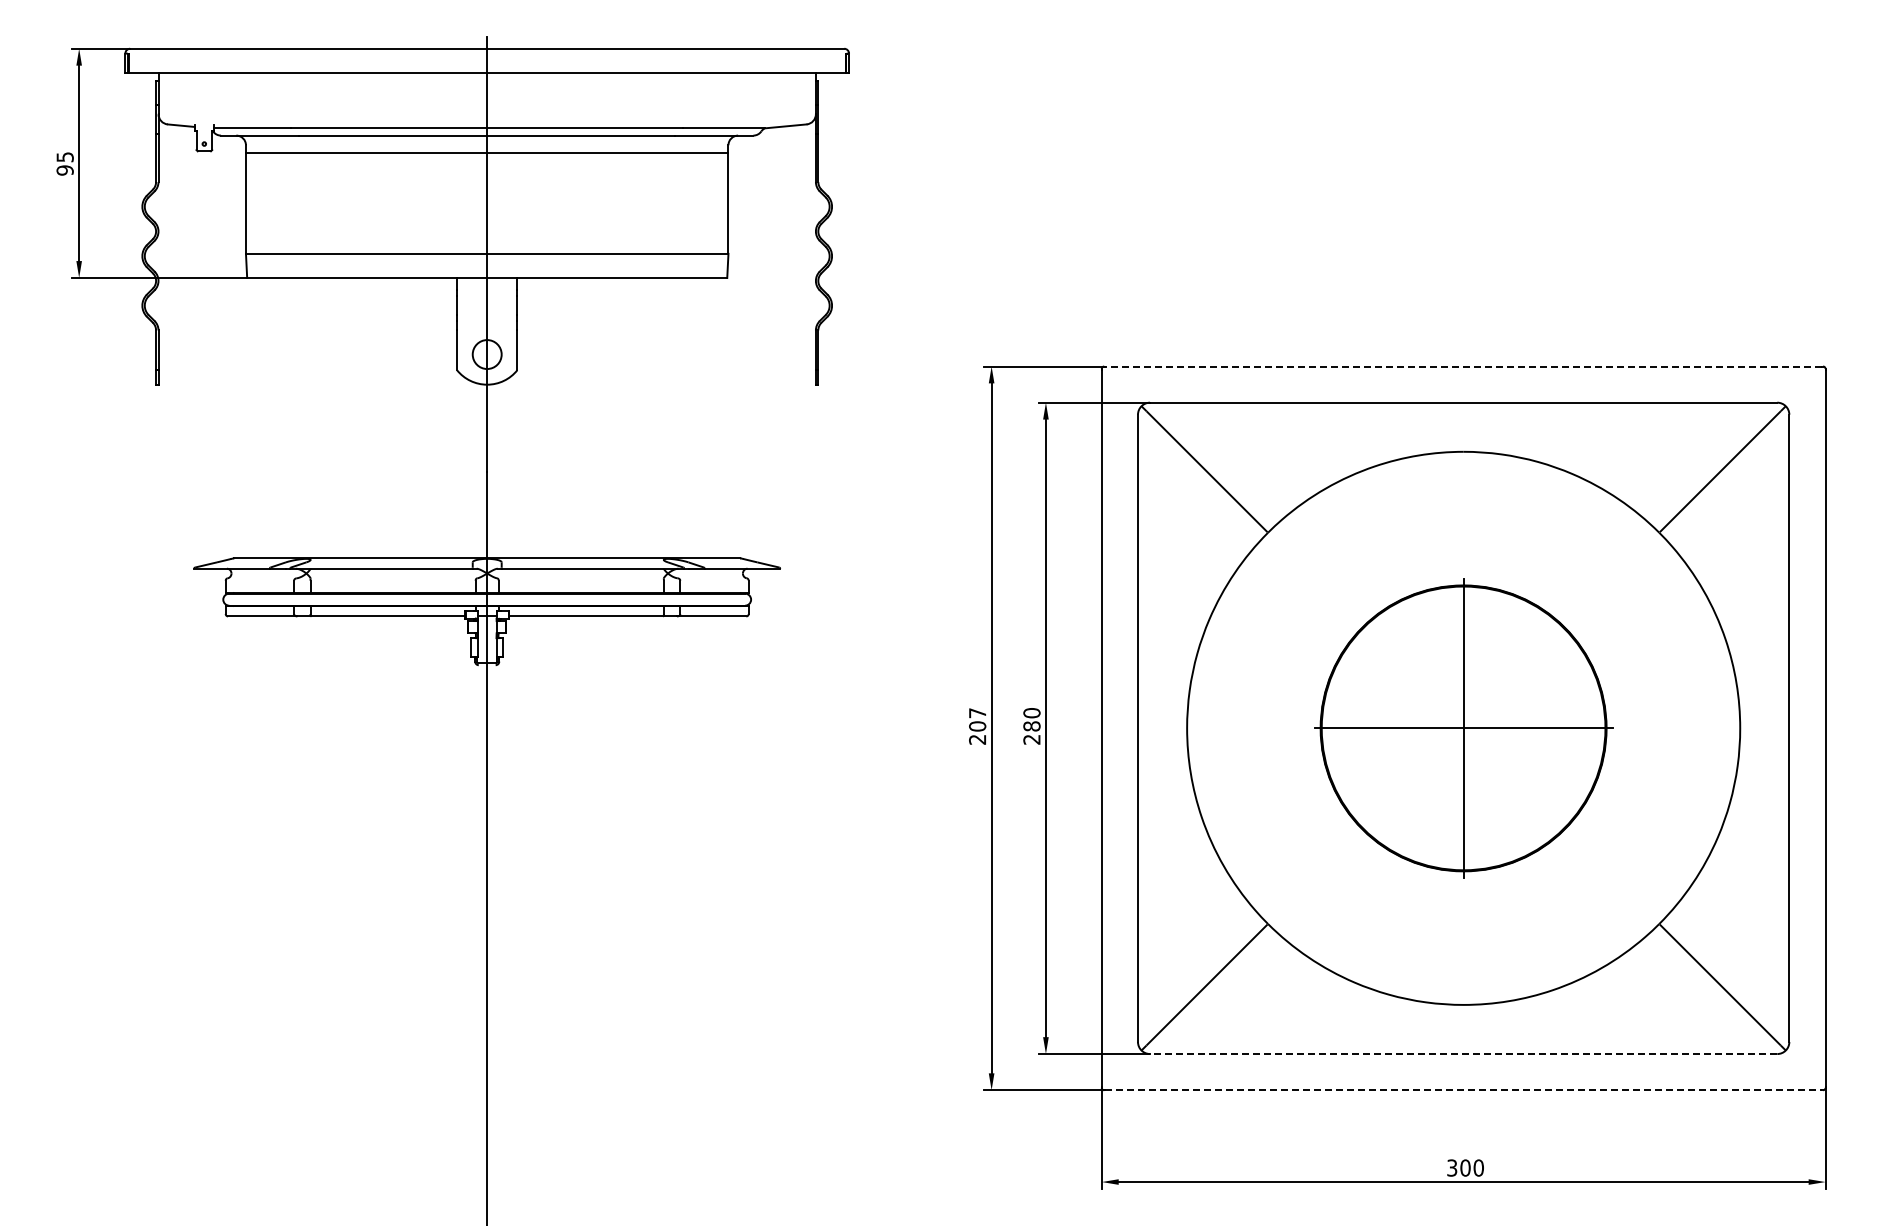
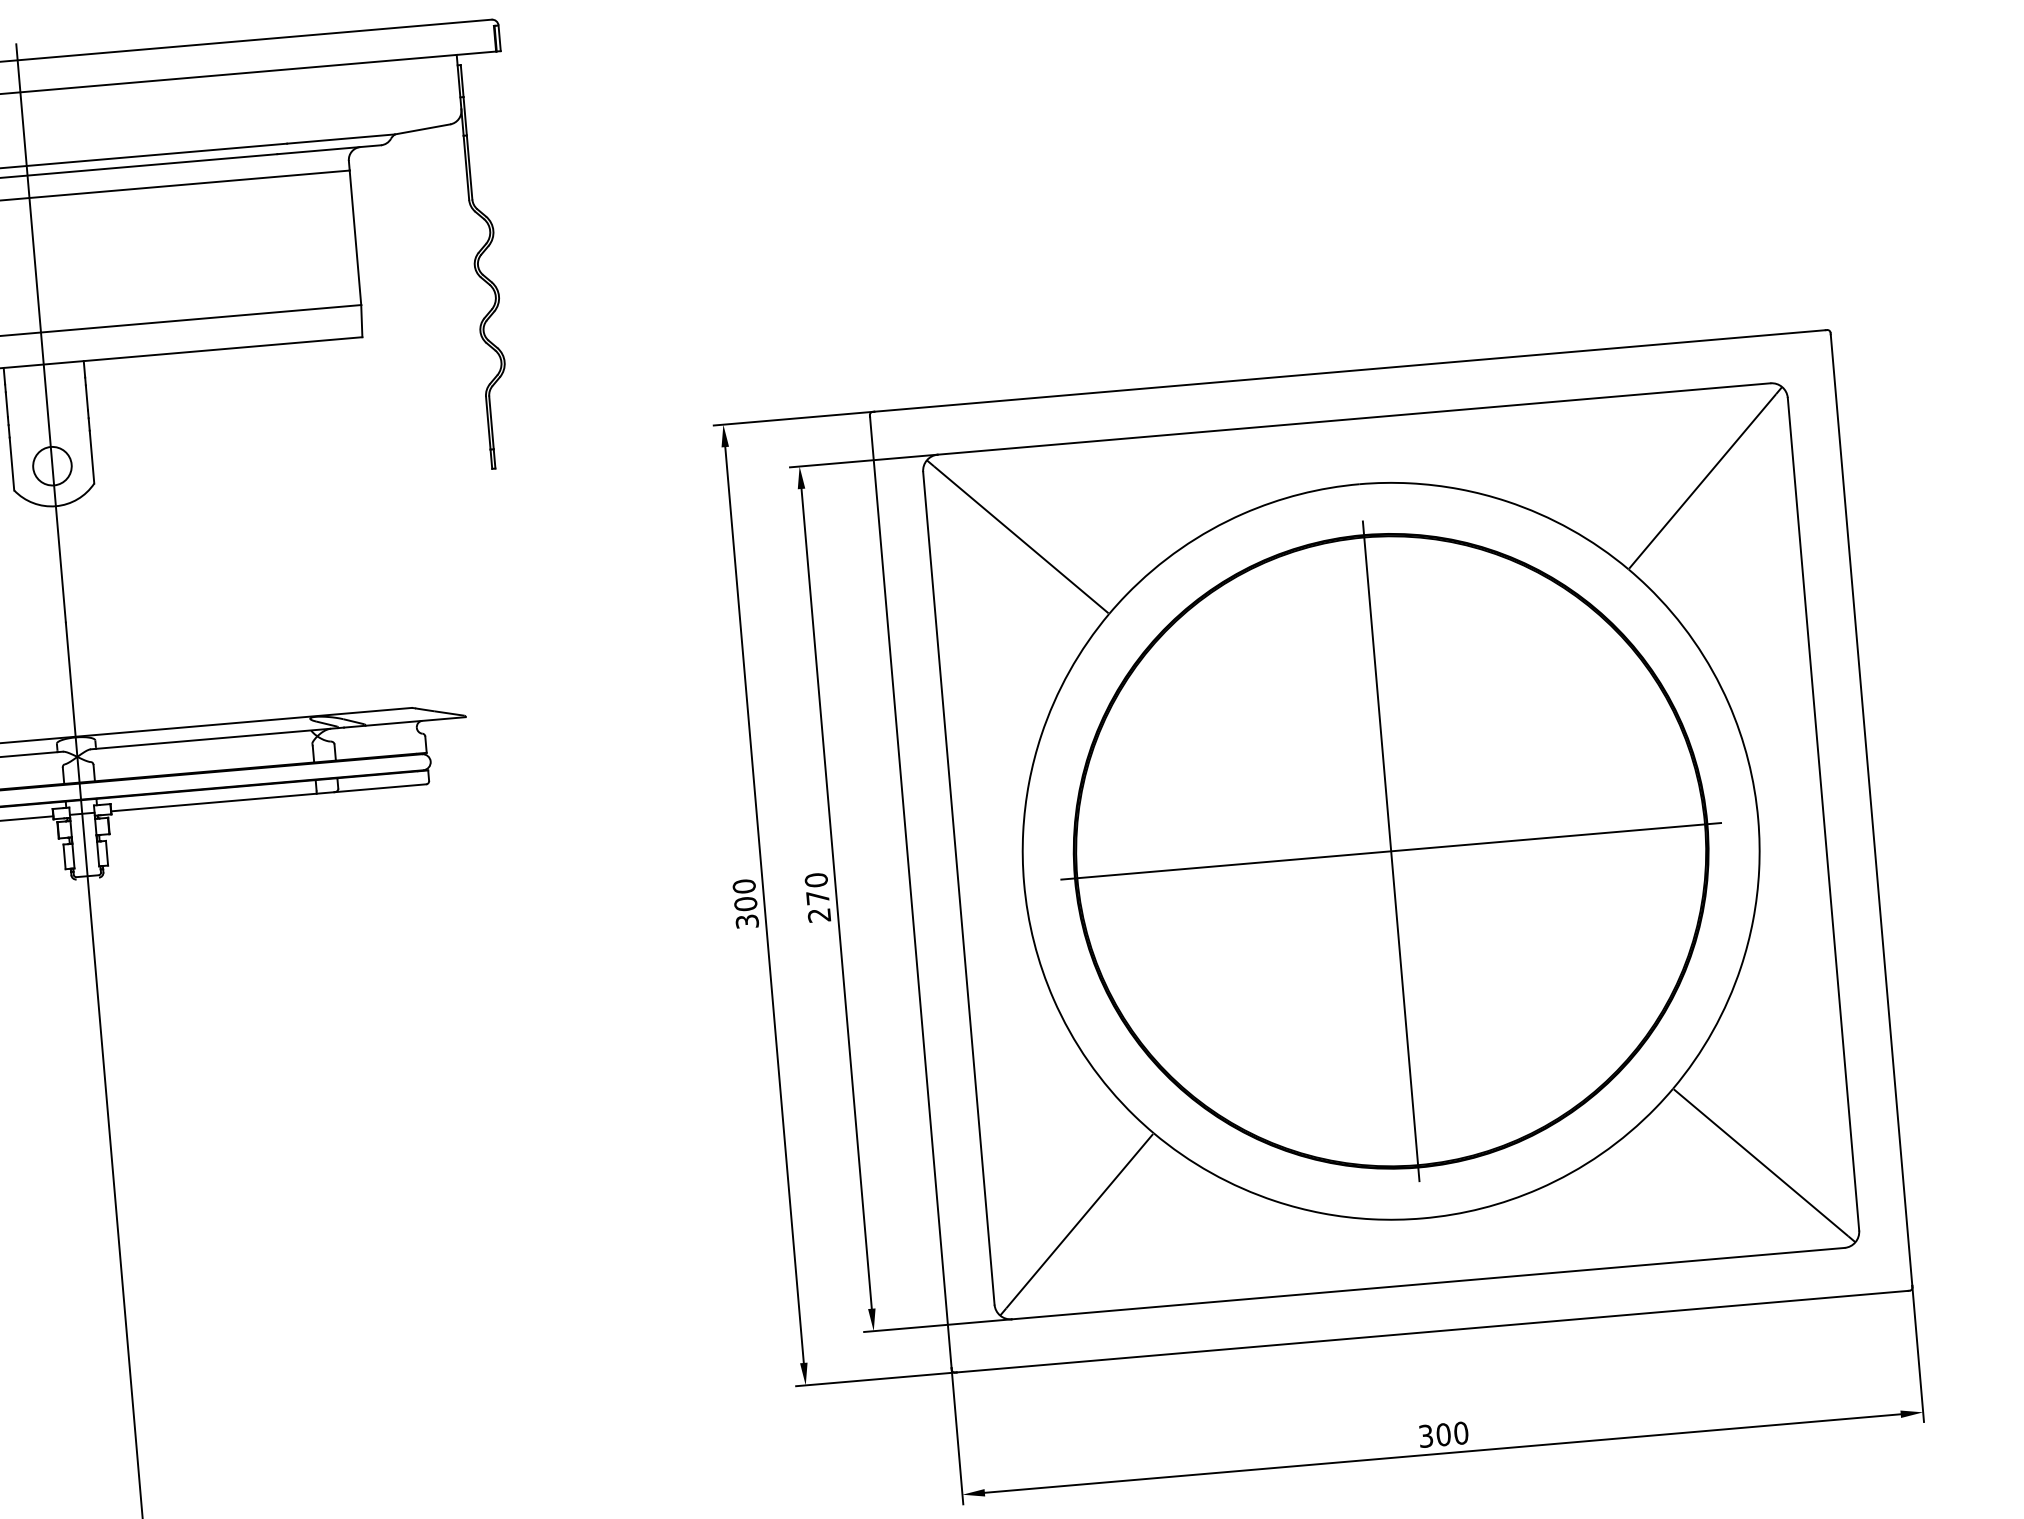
line: (1463, 366) -> (1349, 370), dashed -> solid
text: (977, 726) -> (745, 904), 207 -> 300
text: (1031, 726) -> (817, 898), 280 -> 270
part: (1463, 728) -> (1390, 851), size x1.67
line: (1463, 1054) -> (1428, 1284), dashed -> solid
line: (1464, 1090) -> (1433, 1331), dashed -> solid

